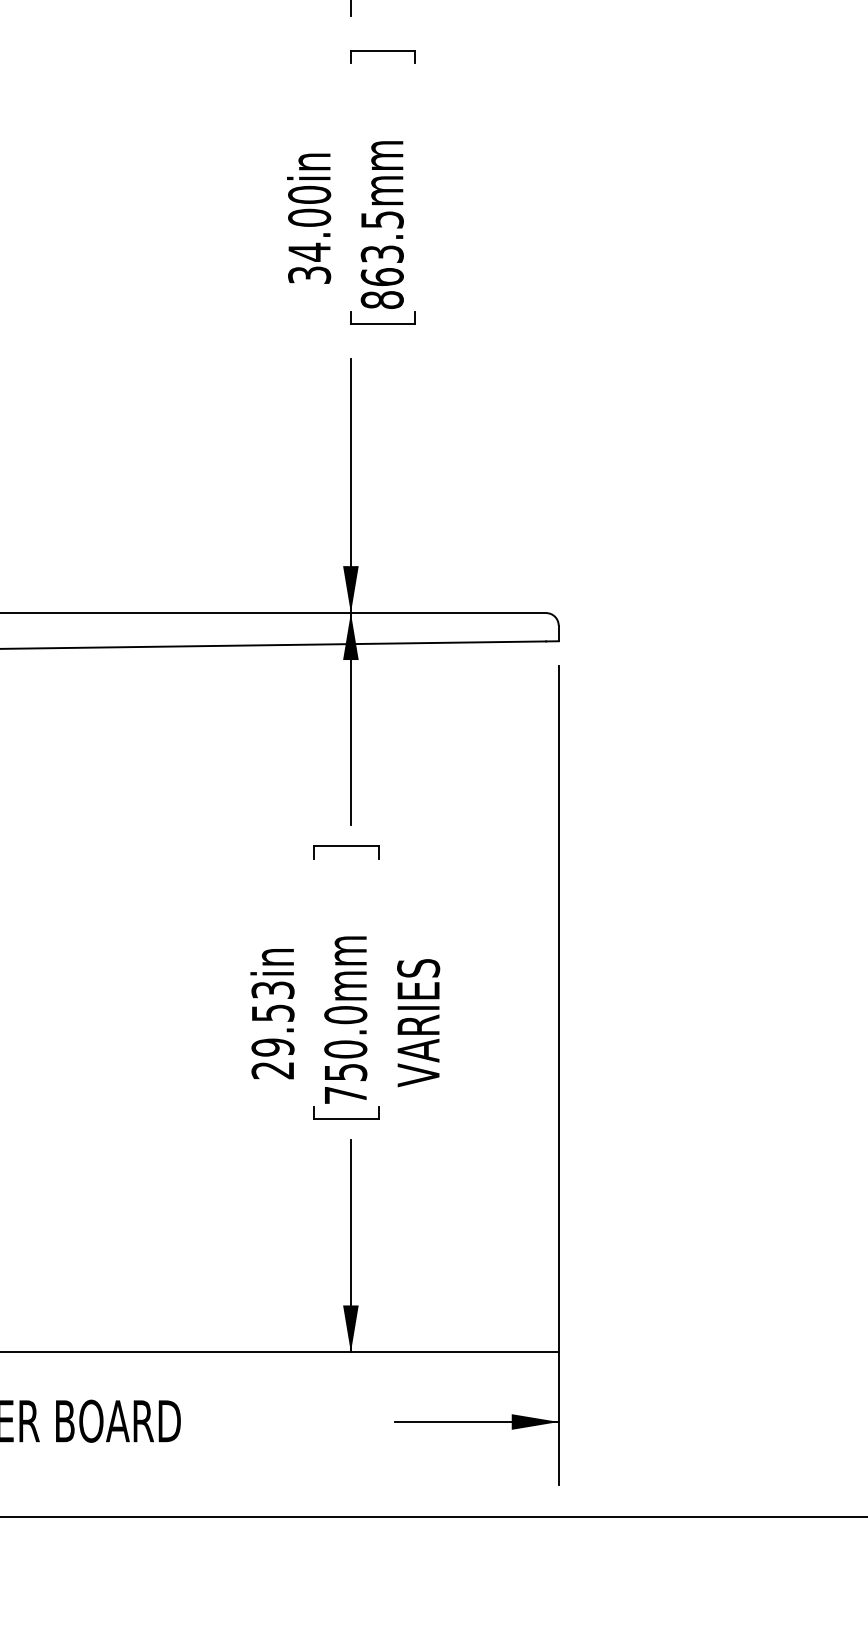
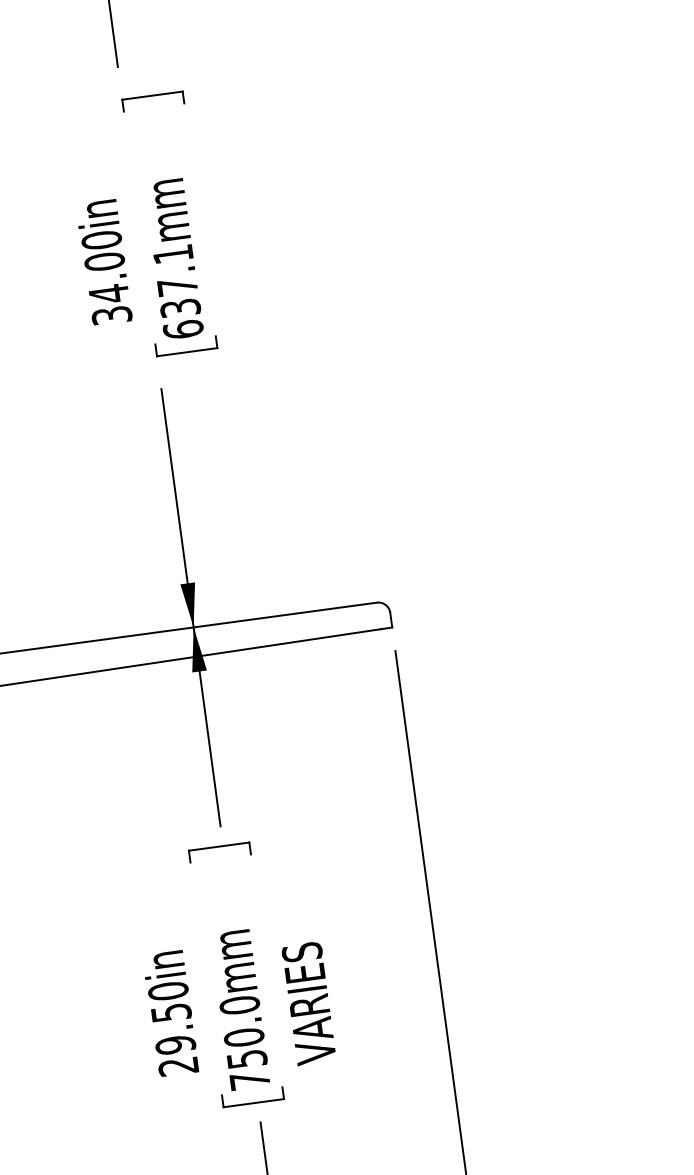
text: (381, 259) -> (177, 291), 863.5mm -> 637.1mm
text: (272, 990) -> (167, 991), 29.53in -> 29.50in

